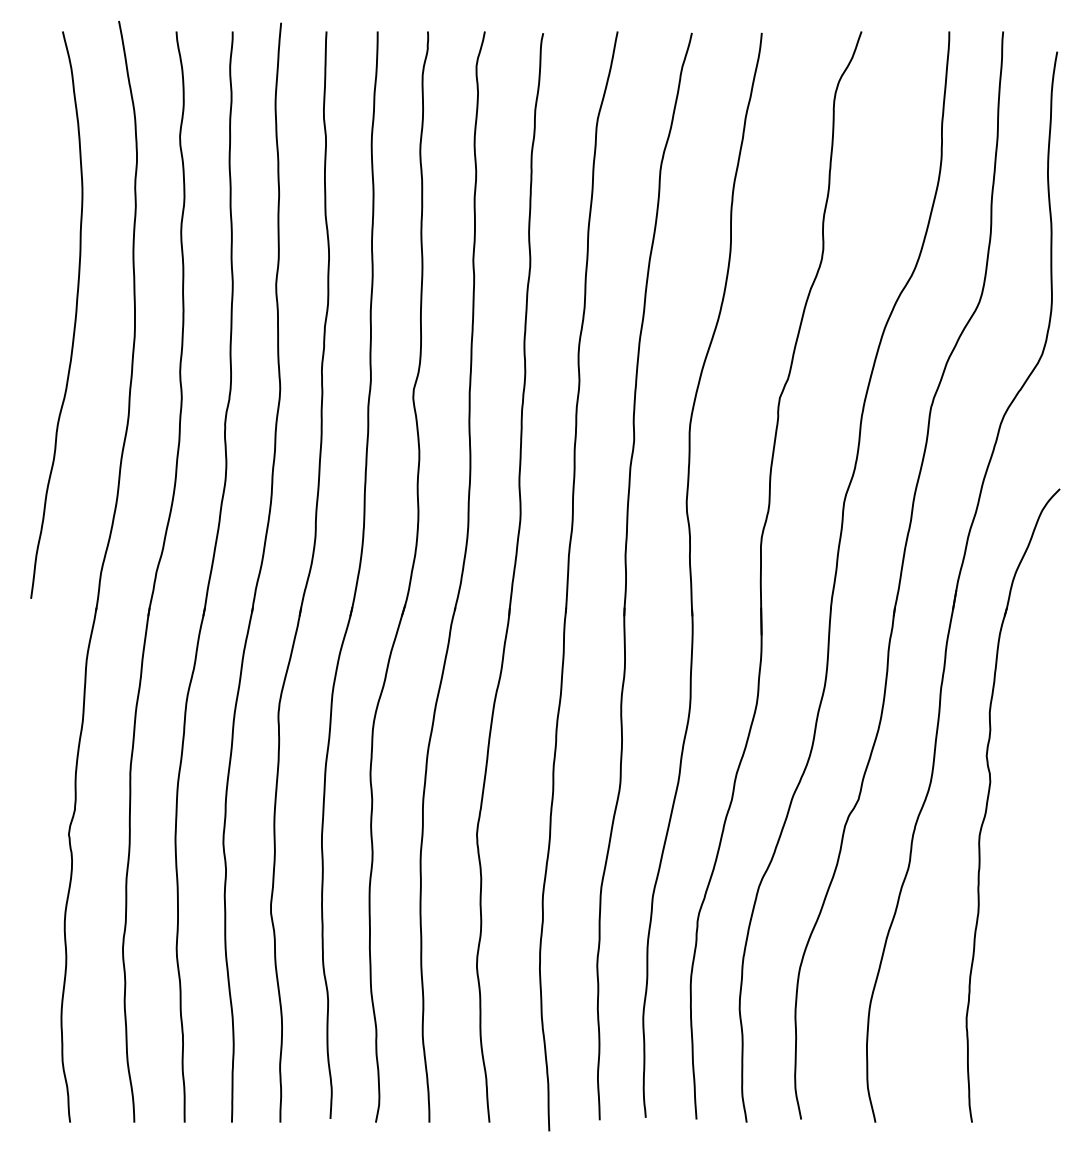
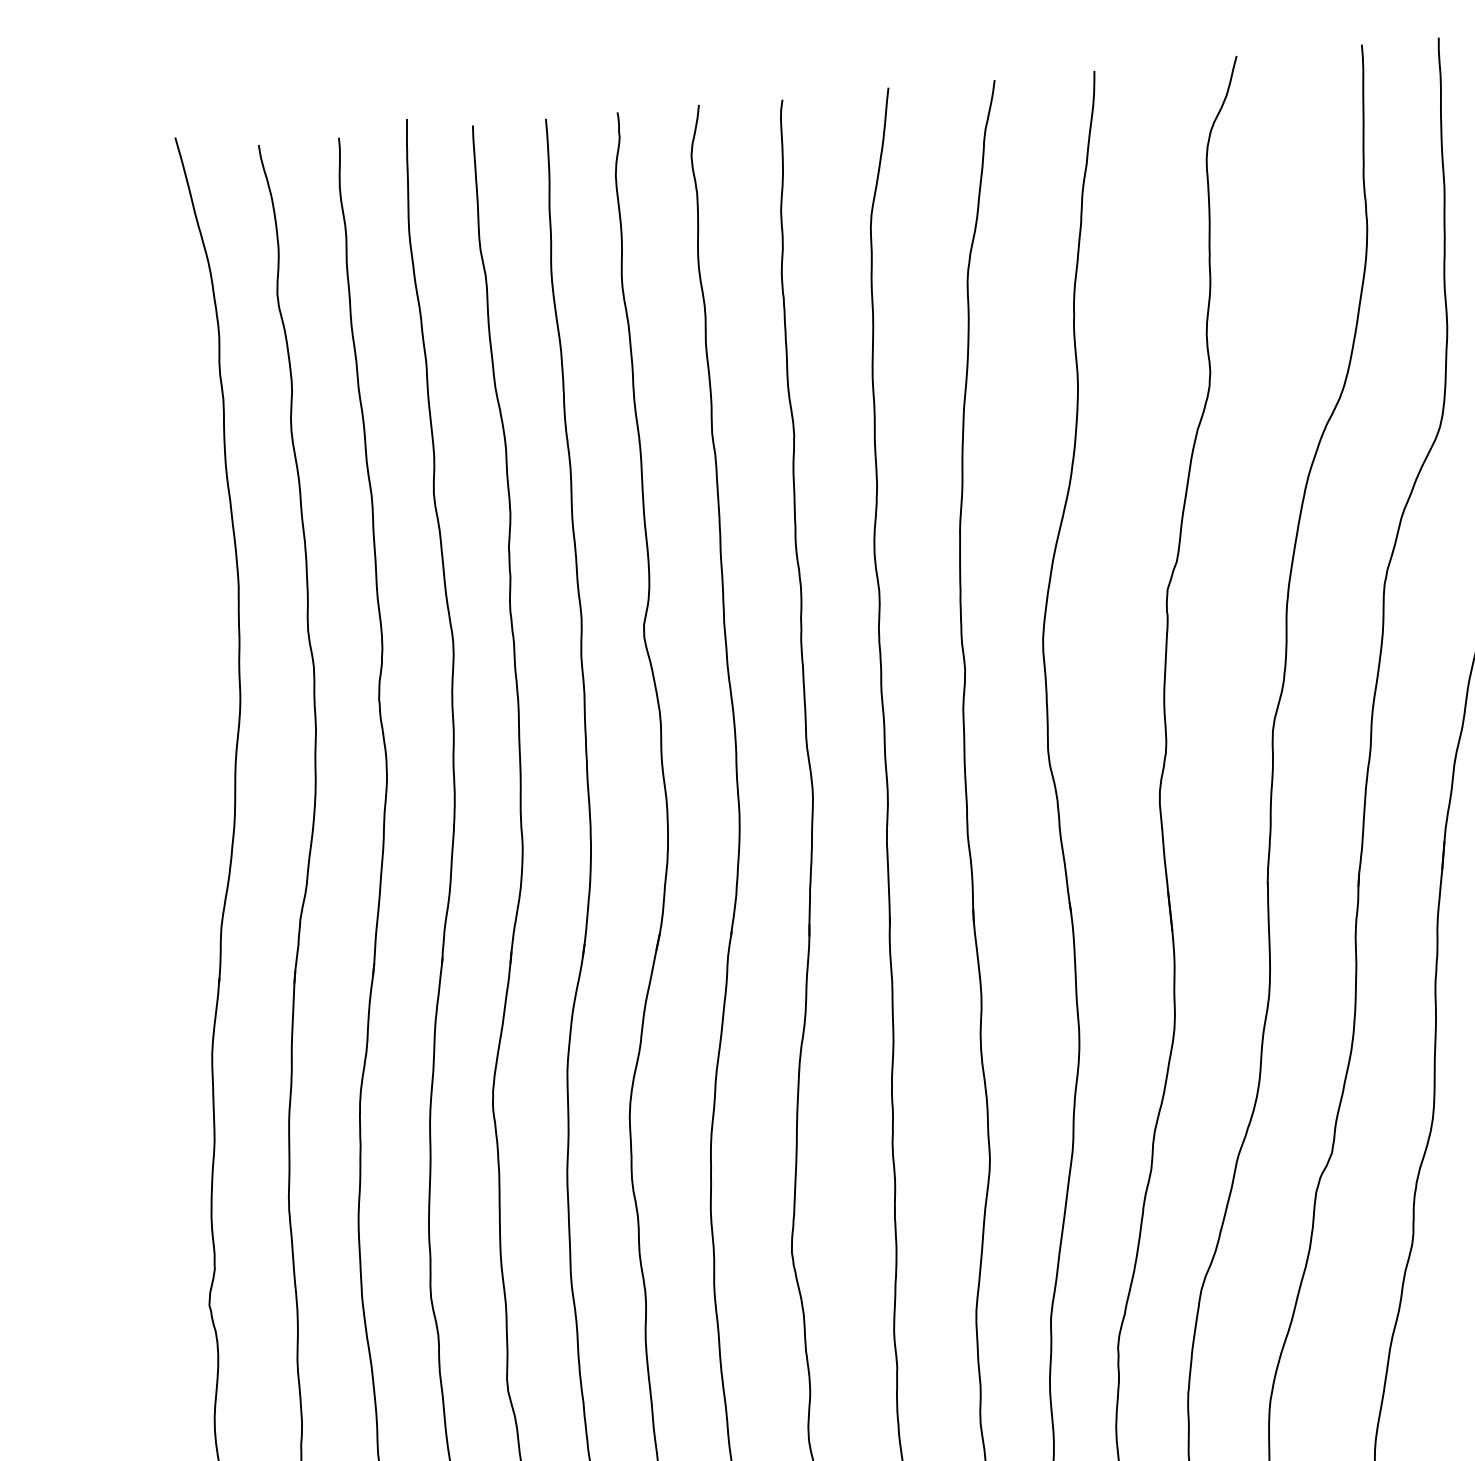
curve: (74, 318) -> (150, 567), removed

